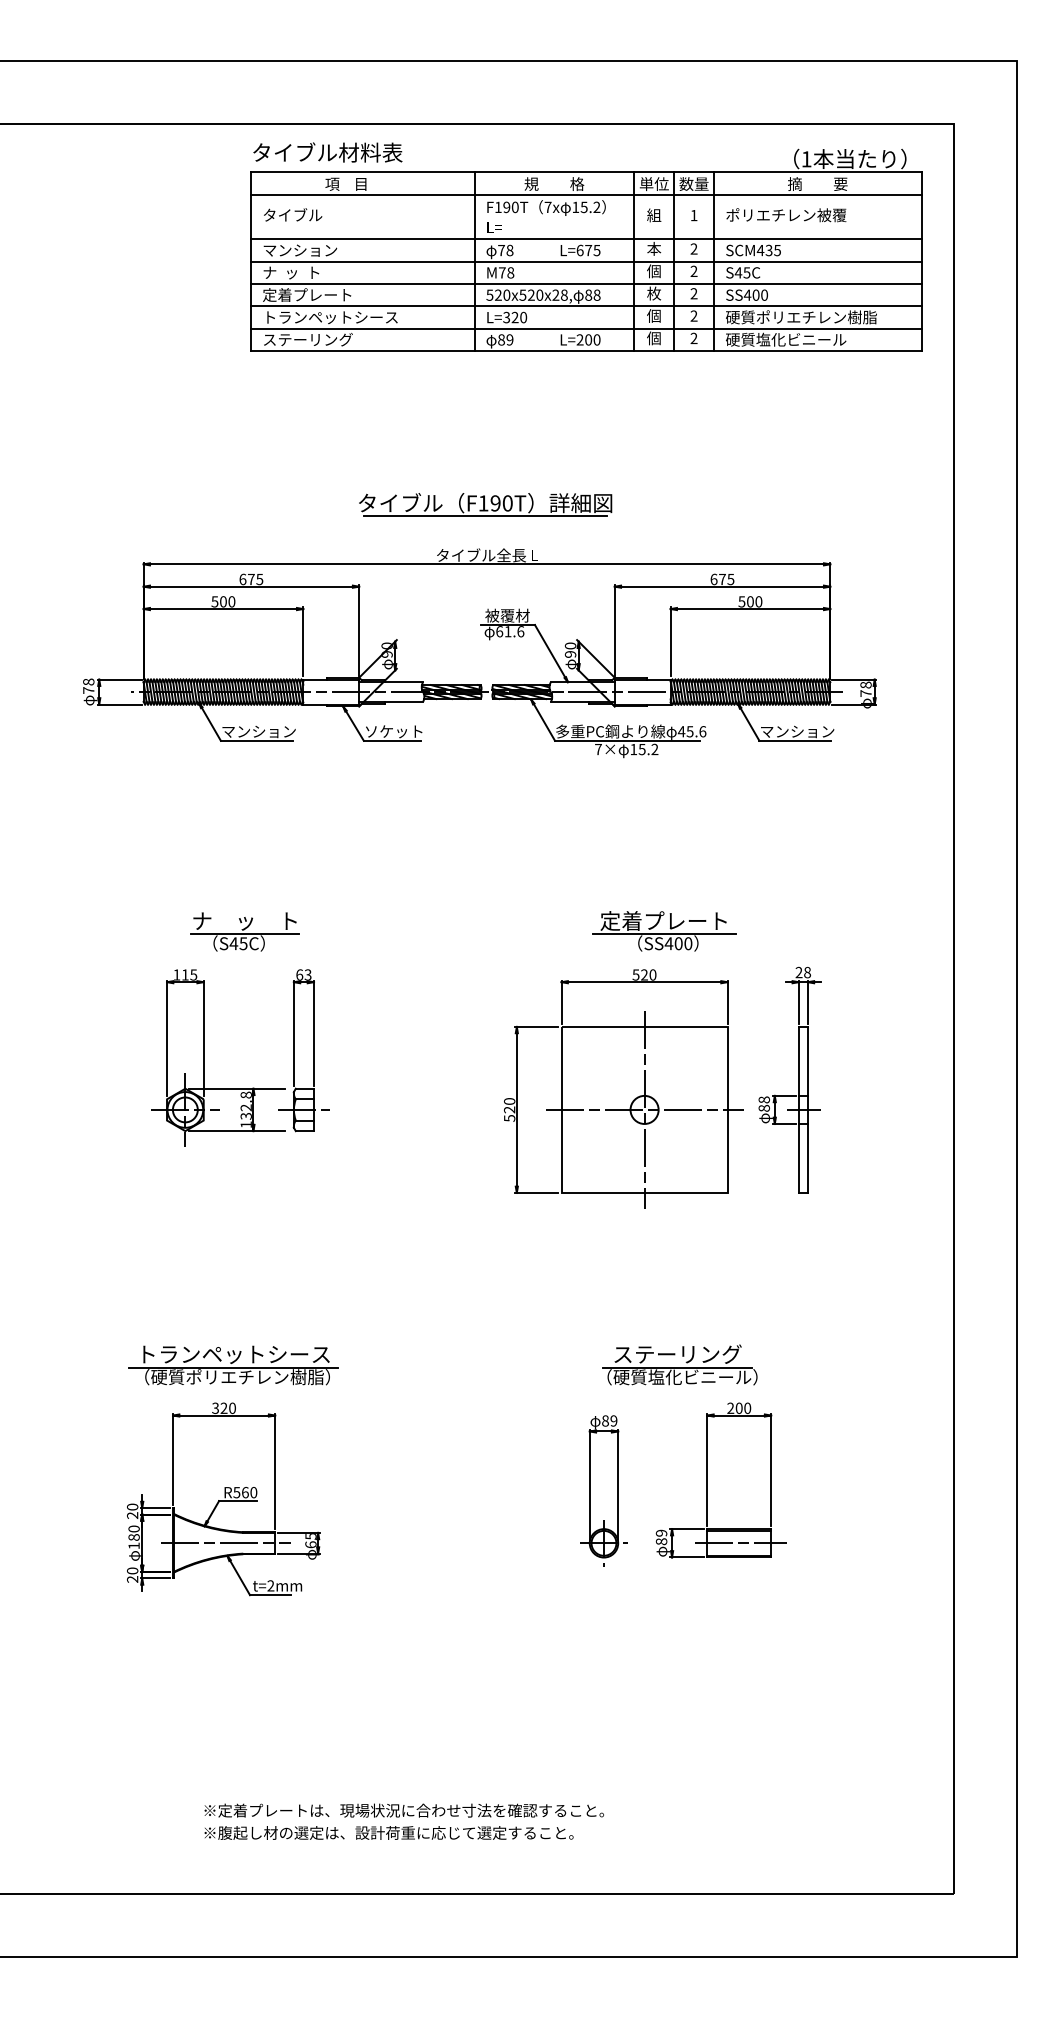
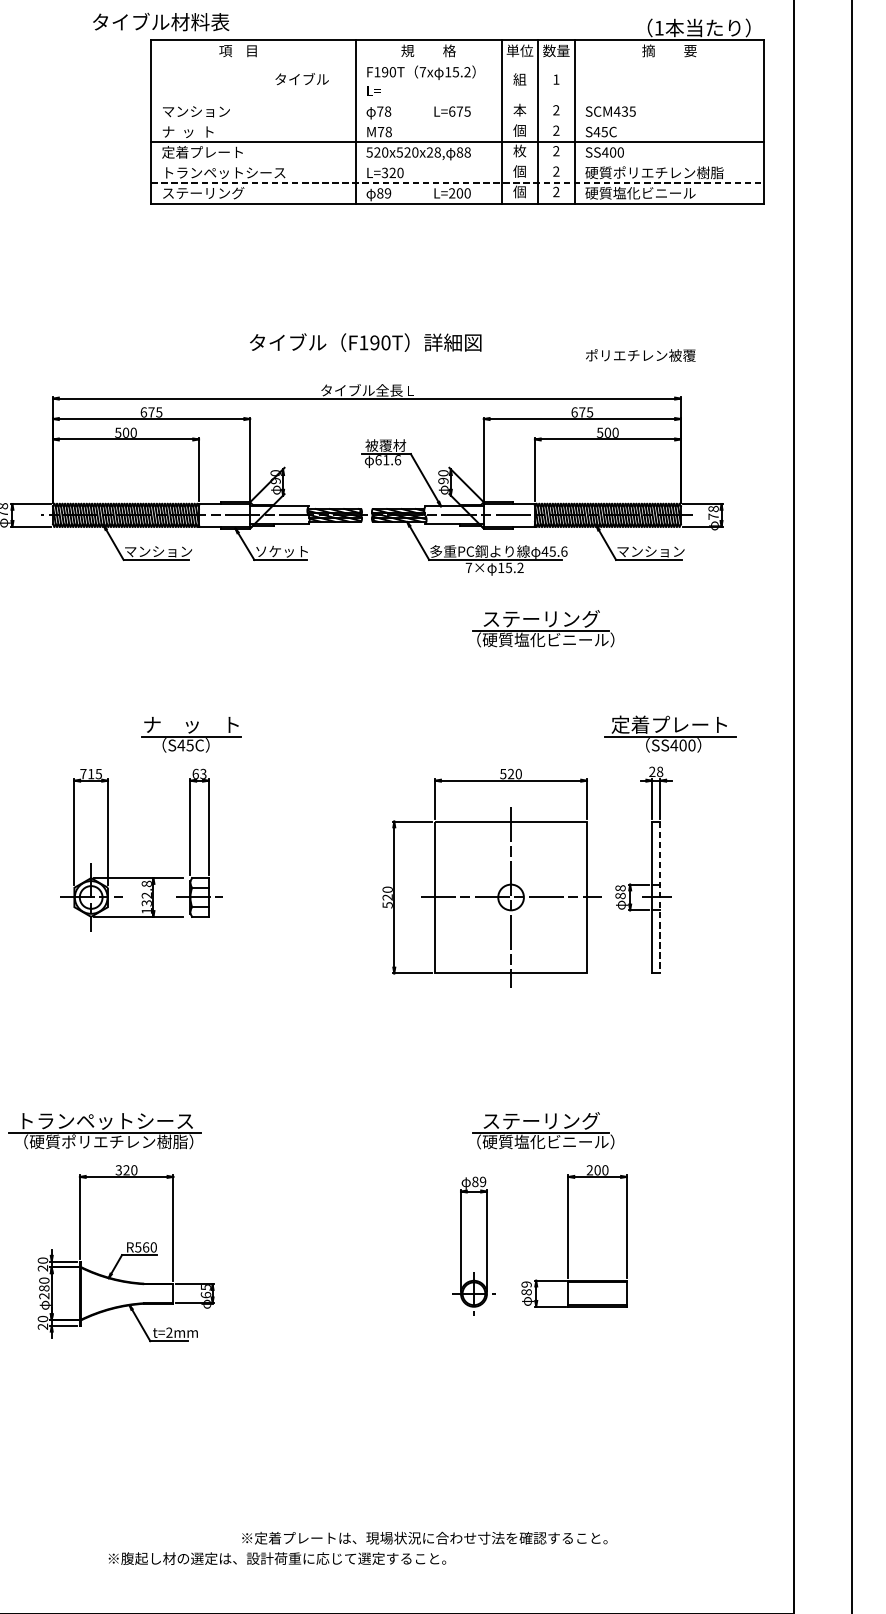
text: (327, 152) -> (160, 22), moved
line: (586, 194) -> (457, 60), removed
text: (293, 214) -> (302, 78), moved
text: (786, 215) -> (640, 355), moved
line: (586, 239) -> (457, 101), removed
line: (586, 261) -> (457, 121), removed
line: (586, 306) -> (457, 162), removed
line: (586, 328) -> (457, 182), solid -> dashed
line: (485, 516) -> (365, 354), removed
part: (679, 815) -> (543, 628), added
part: (244, 931) -> (190, 734), moved
part: (664, 931) -> (670, 734), moved
text: (176, 974) -> (83, 773), 115 -> 715
line: (807, 1110) -> (660, 898), solid -> dashed
part: (233, 1365) -> (105, 1131), moved
line: (225, 1543) -> (127, 1293), removed
line: (740, 1543) -> (598, 1293), removed
text: (133, 1545) -> (43, 1295), 180 -> 280
text: (403, 1810) -> (424, 1538), moved

